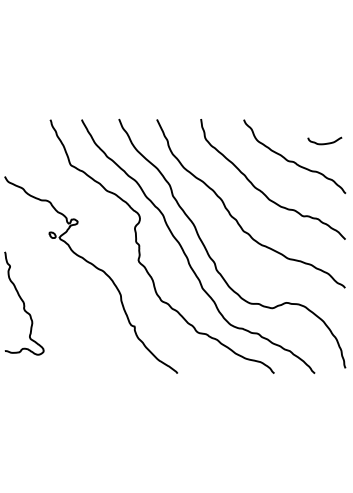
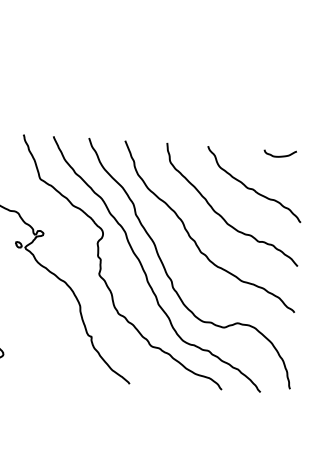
curve: (324, 143) -> (279, 156), moved

